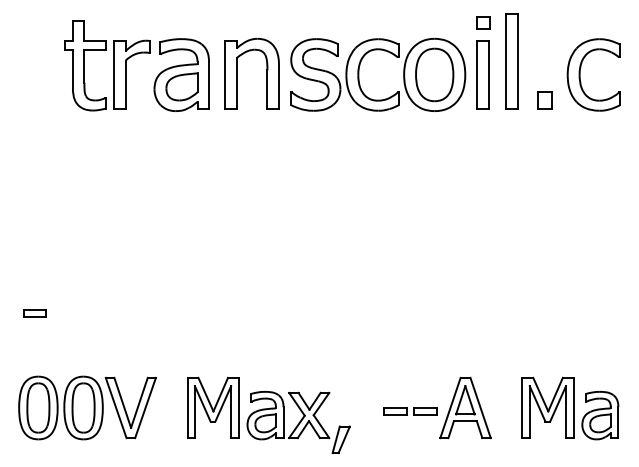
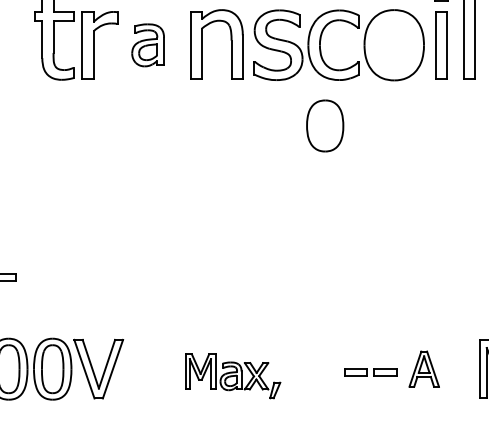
part: (181, 74) -> (147, 44), size x0.6
part: (434, 74) -> (325, 125), moved
part: (465, 407) -> (424, 368), size x0.6
part: (268, 414) -> (232, 375), size x0.6

